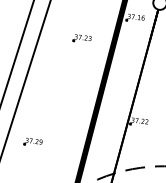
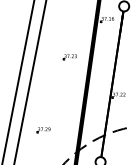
part: (81, 39) -> (69, 57), moved
part: (32, 142) -> (43, 130), moved

